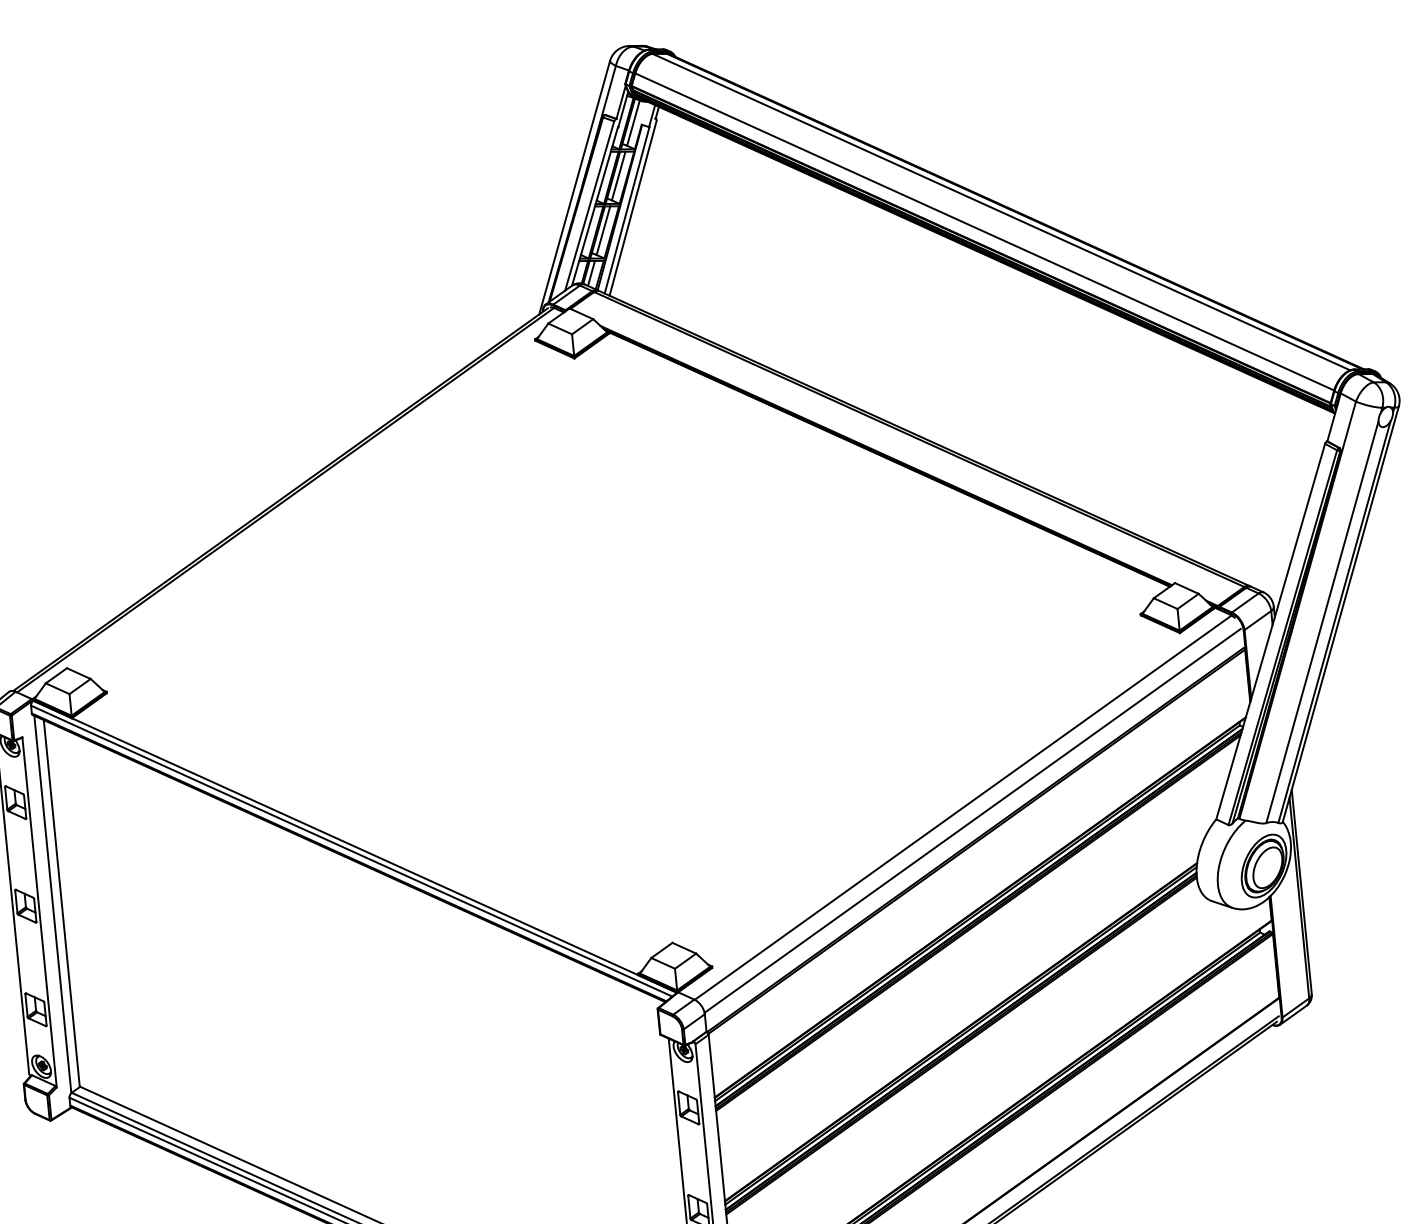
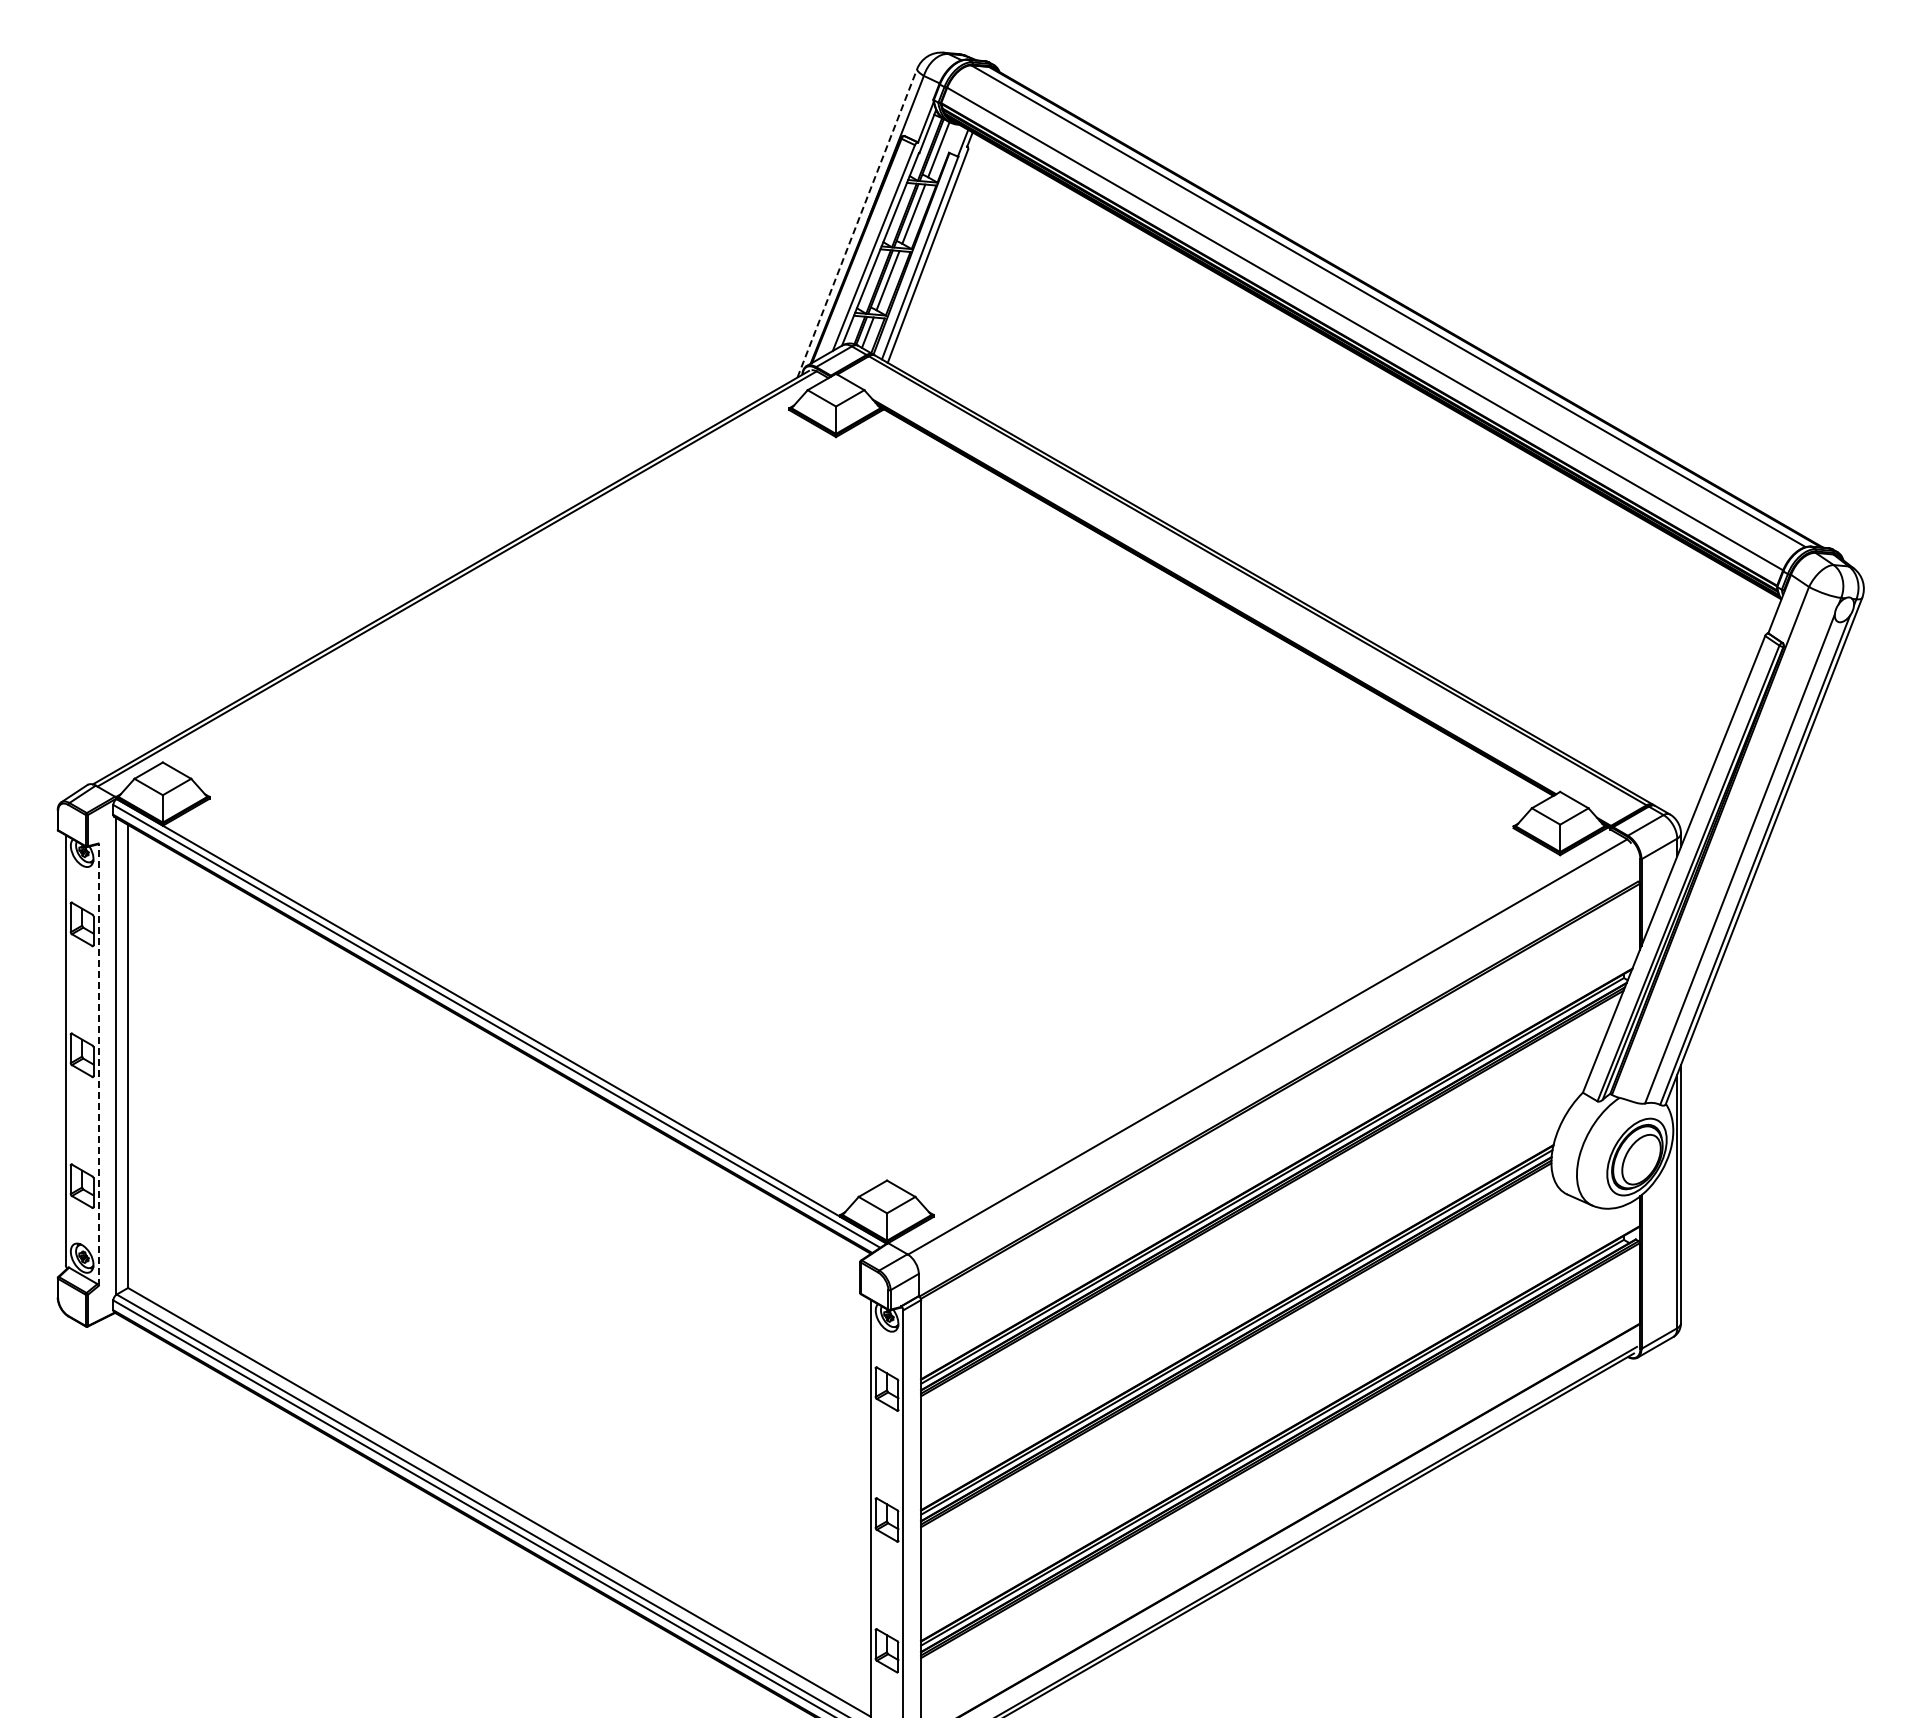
line: (574, 187) -> (857, 223), solid -> dashed
line: (972, 820) -> (1277, 1064), removed
line: (39, 912) -> (98, 1064), solid -> dashed

